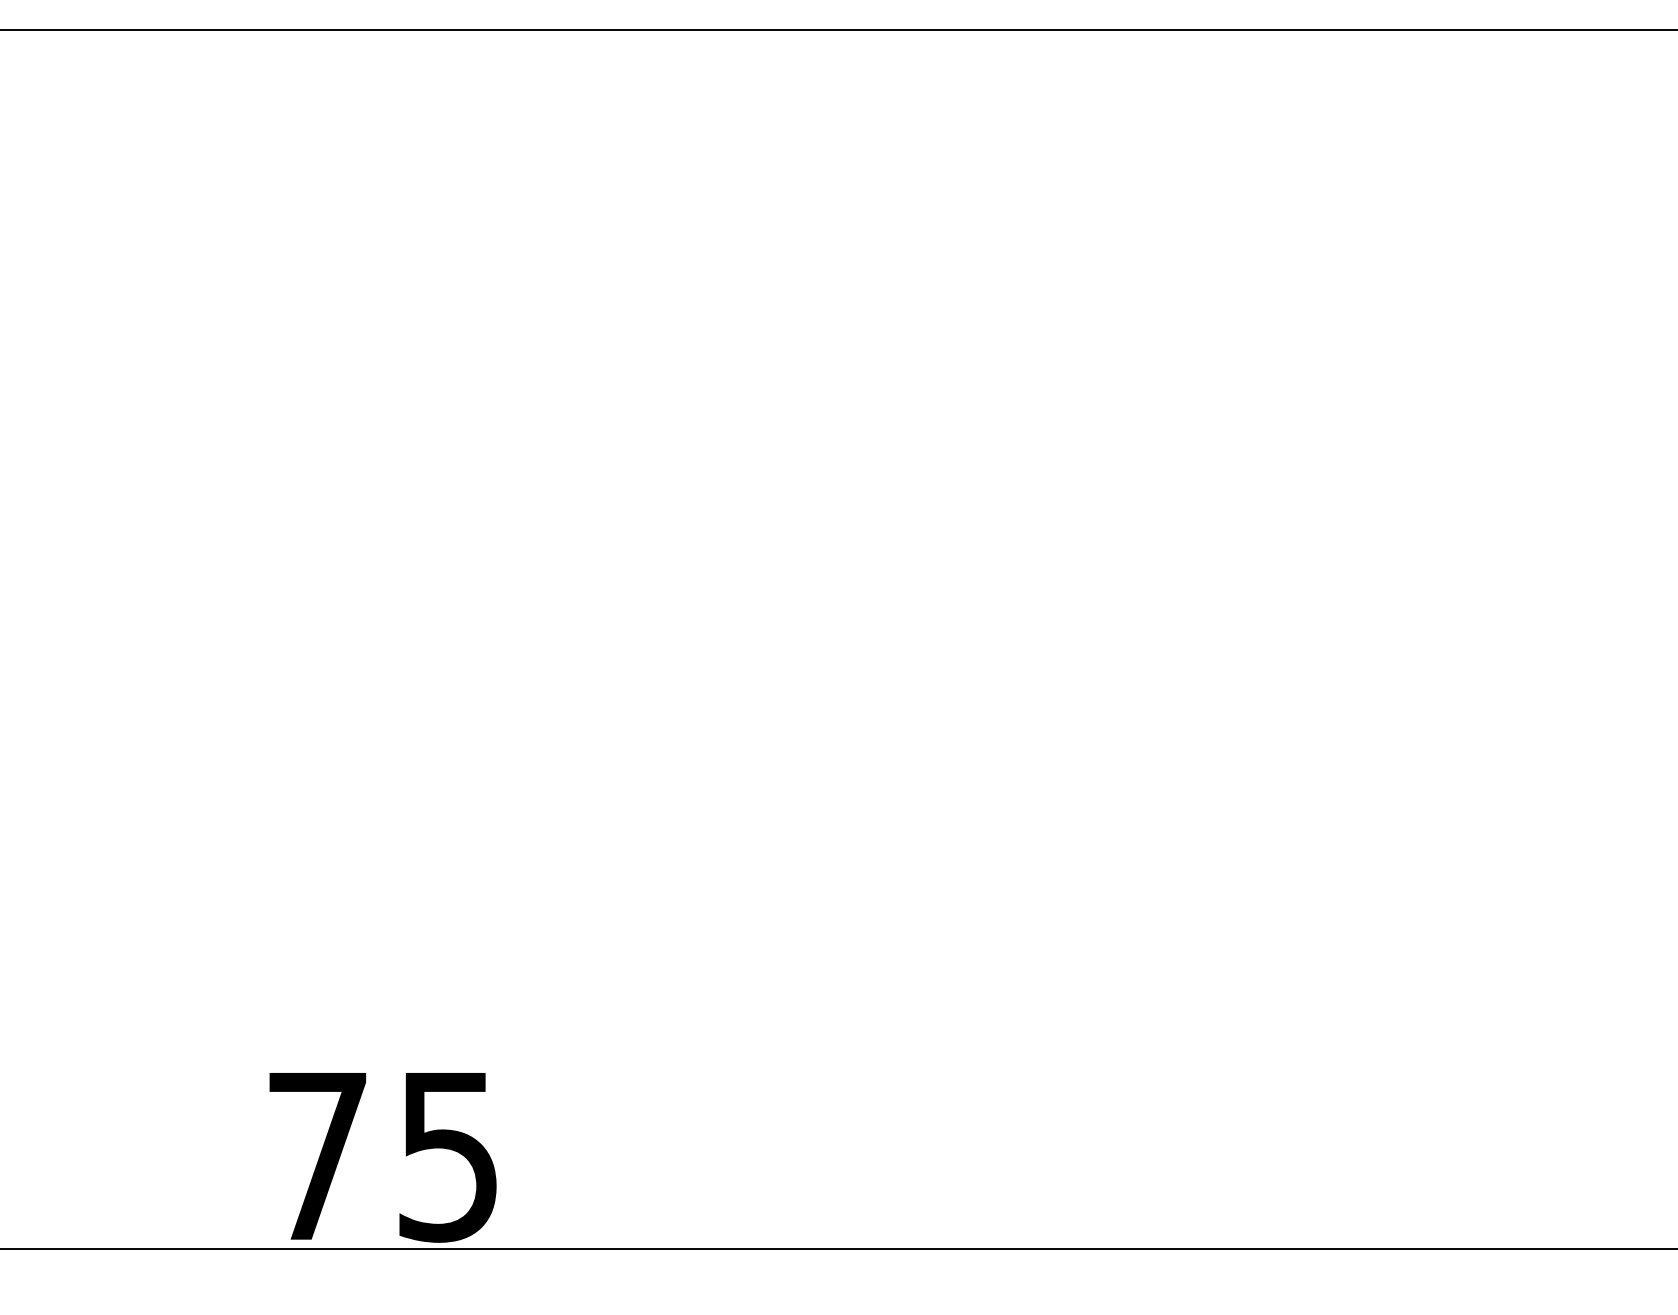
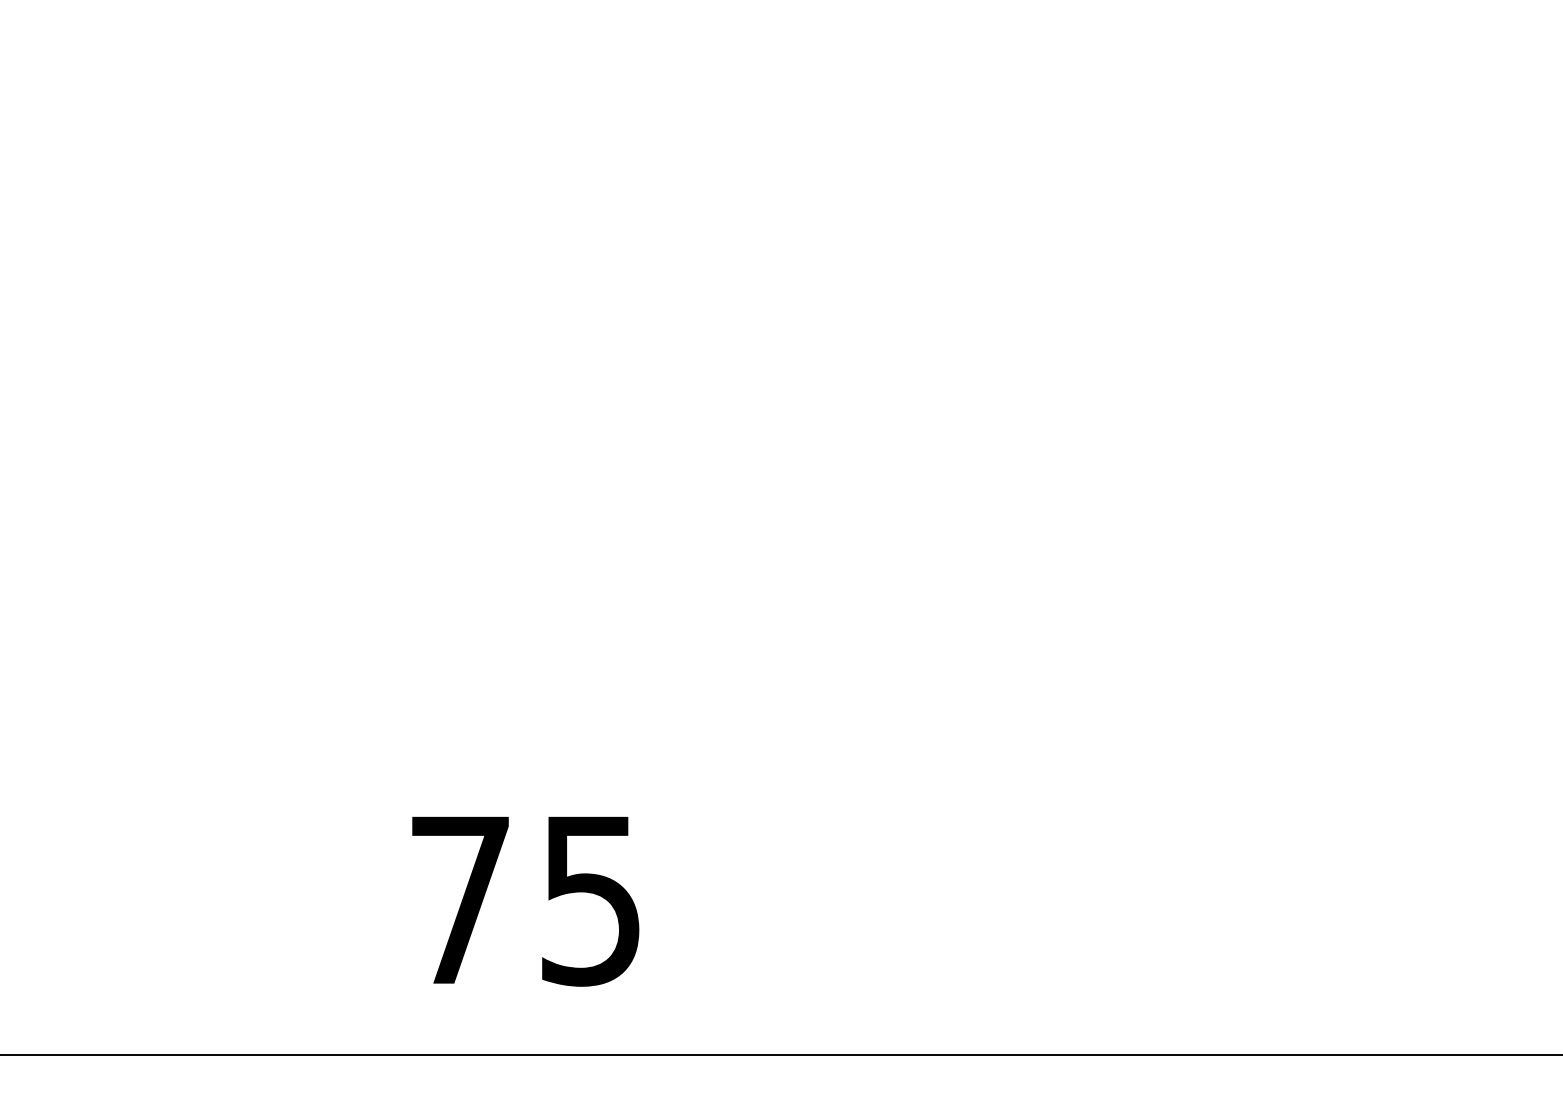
text: (382, 1157) -> (525, 901), moved

